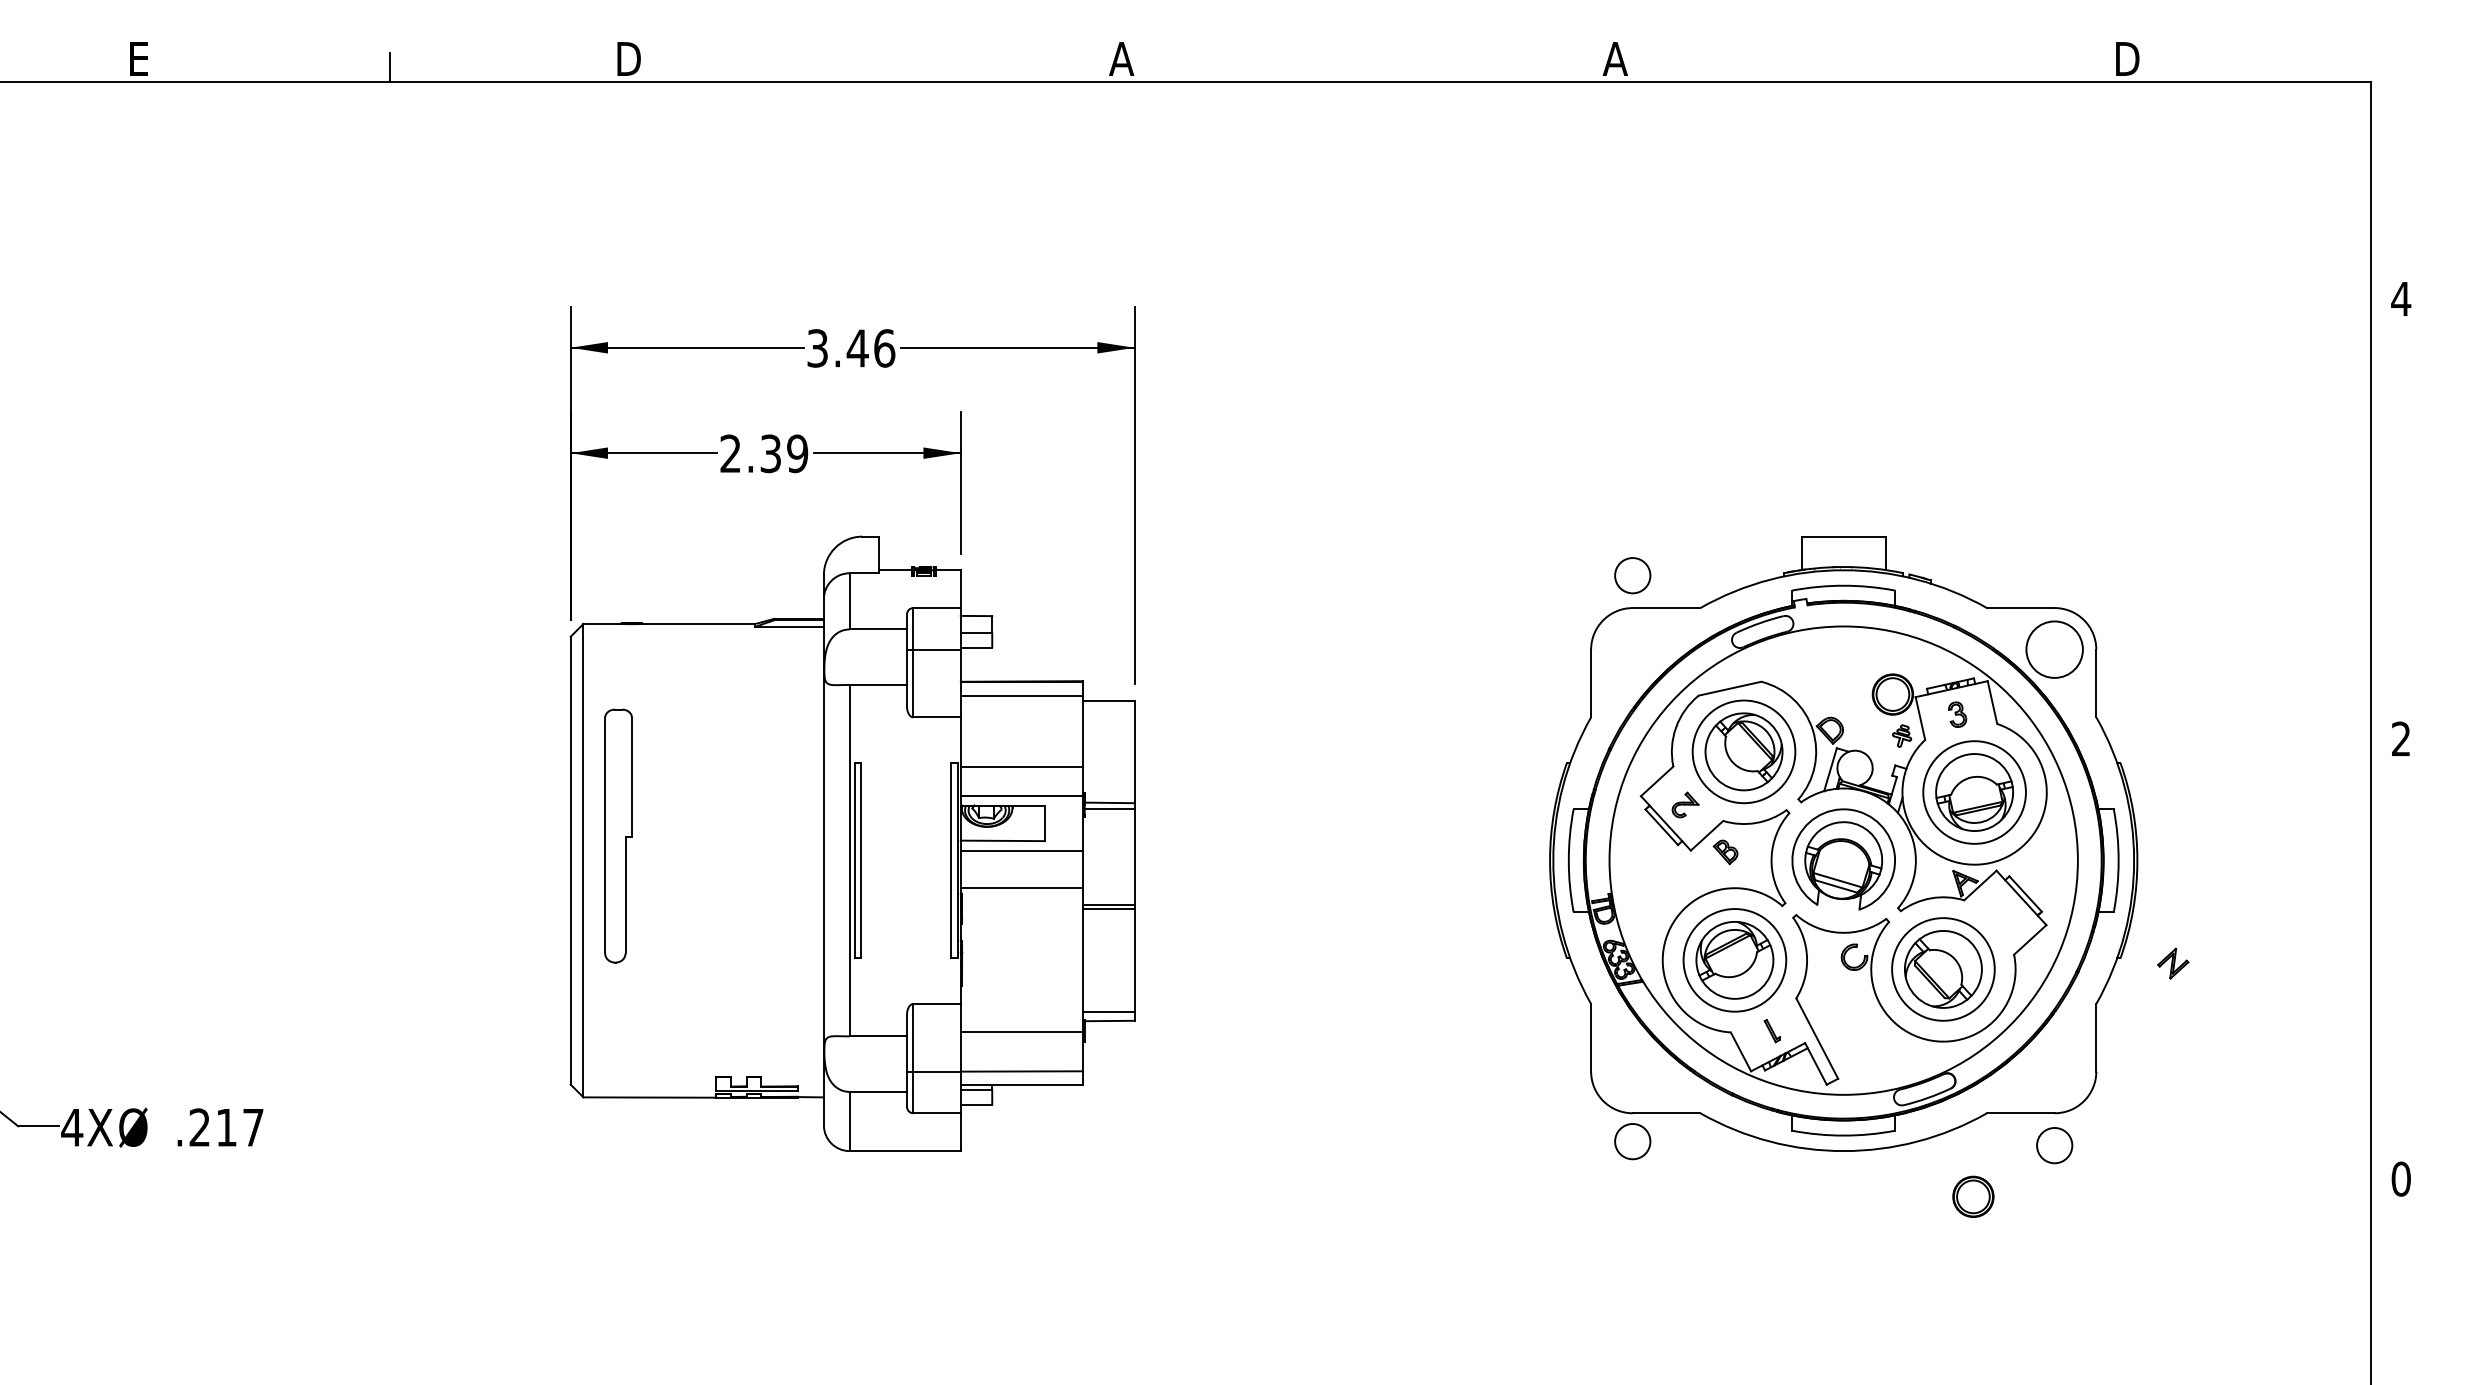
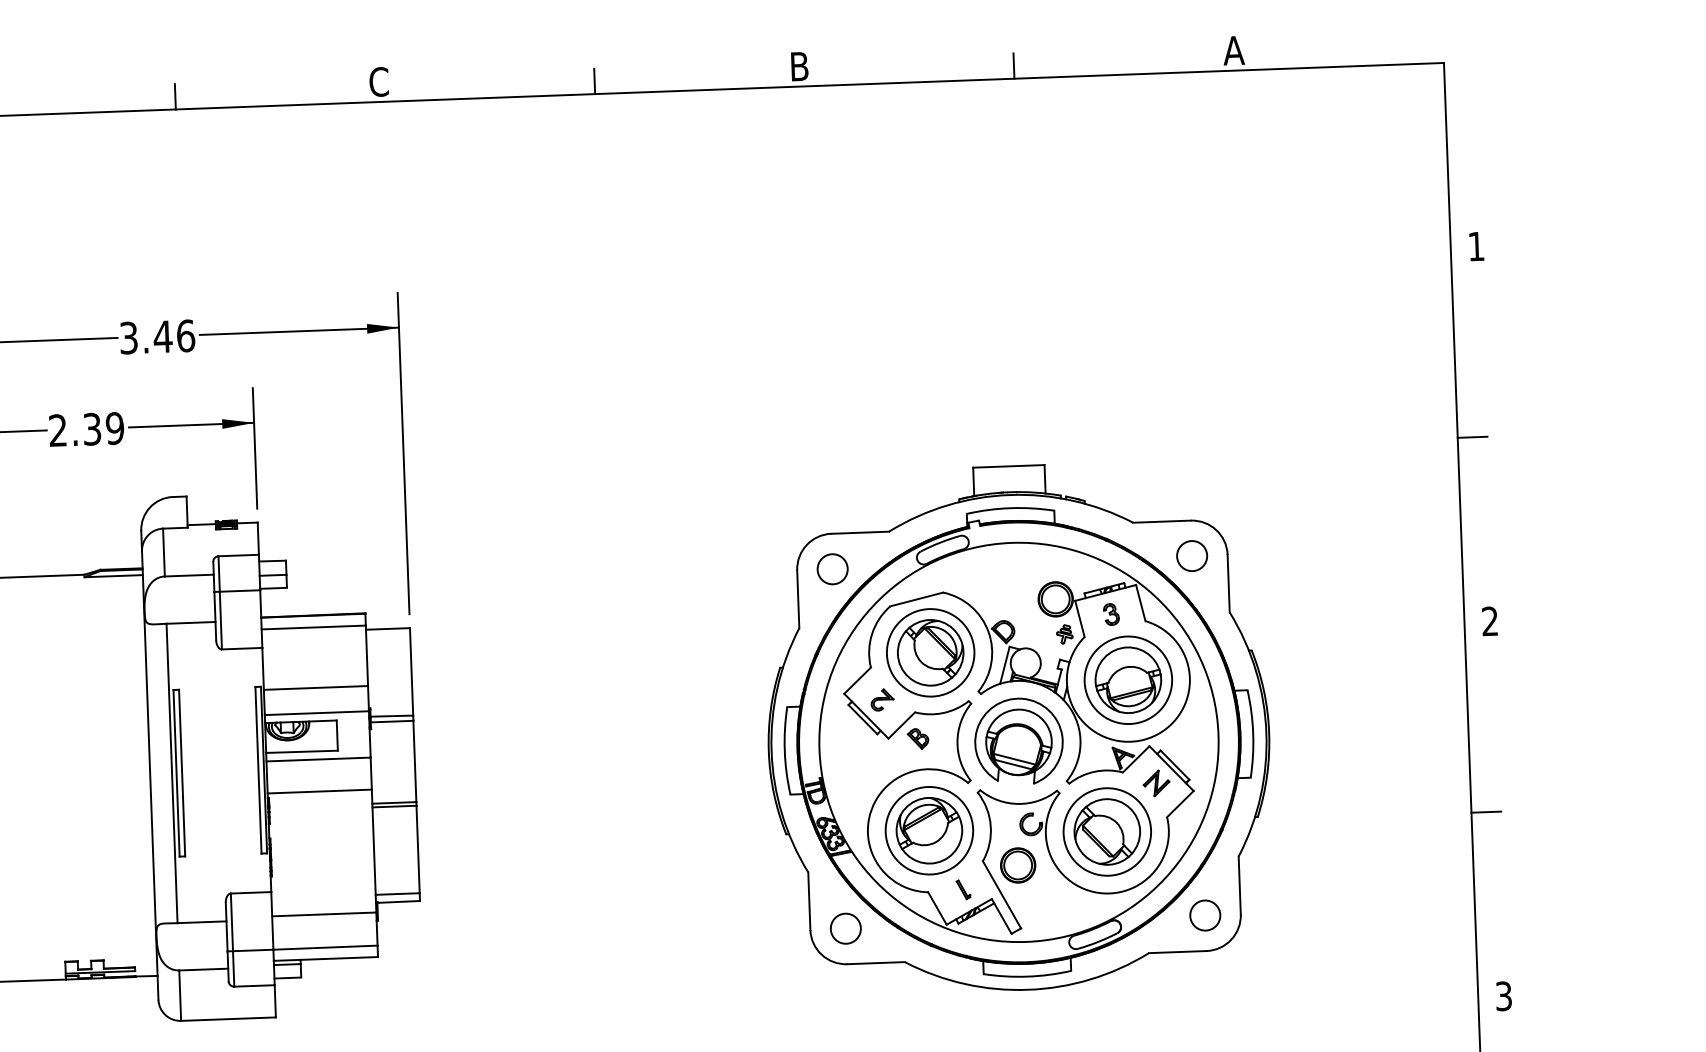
text: (1121, 58) -> (378, 81), A -> C
text: (1614, 58) -> (798, 66), A -> B
text: (2125, 58) -> (1233, 50), D -> A
line: (882, 67) -> (175, 96), added
line: (1374, 67) -> (594, 81), added
line: (1866, 67) -> (1013, 65), added
text: (2401, 298) -> (1476, 246), 4 -> 1
line: (2388, 522) -> (1472, 437), added
circle: (1632, 575) -> (832, 569), moved
circle: (2054, 649) -> (1191, 555), size x0.62
line: (2388, 962) -> (1486, 812), added
part: (2173, 963) -> (1156, 783), moved
circle: (1632, 1141) -> (845, 928), moved
circle: (2054, 1145) -> (1205, 915), moved
text: (2400, 1178) -> (1503, 995), 0 -> 3
part: (1973, 1196) -> (1018, 865), moved

